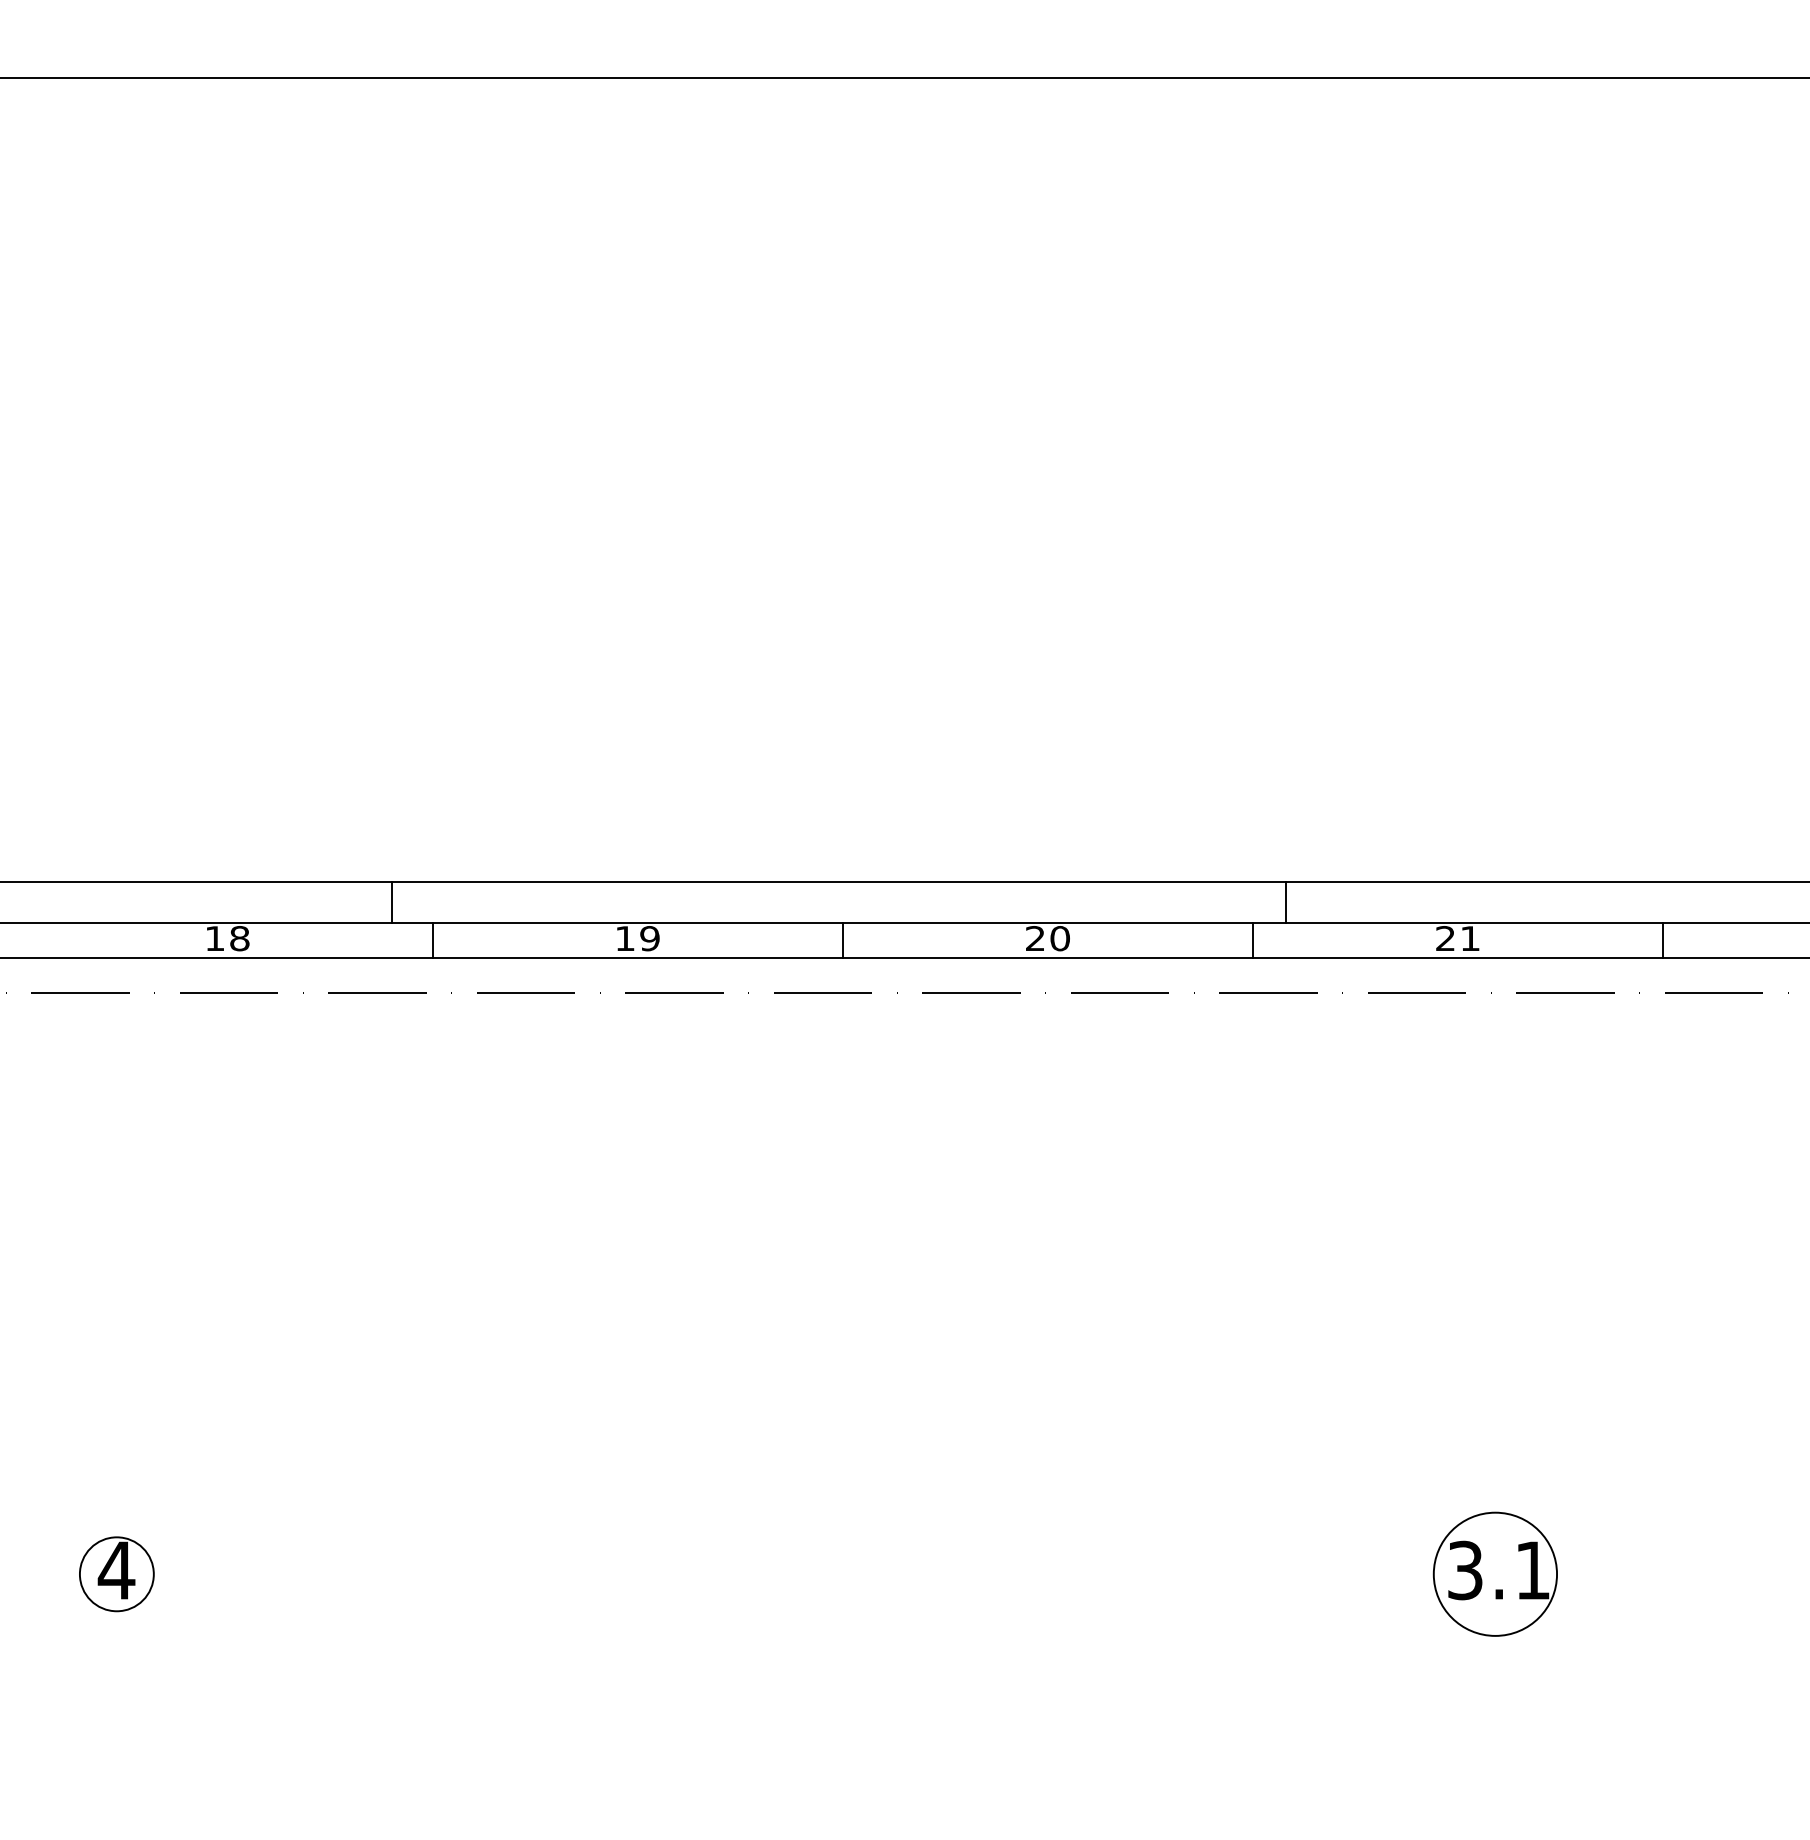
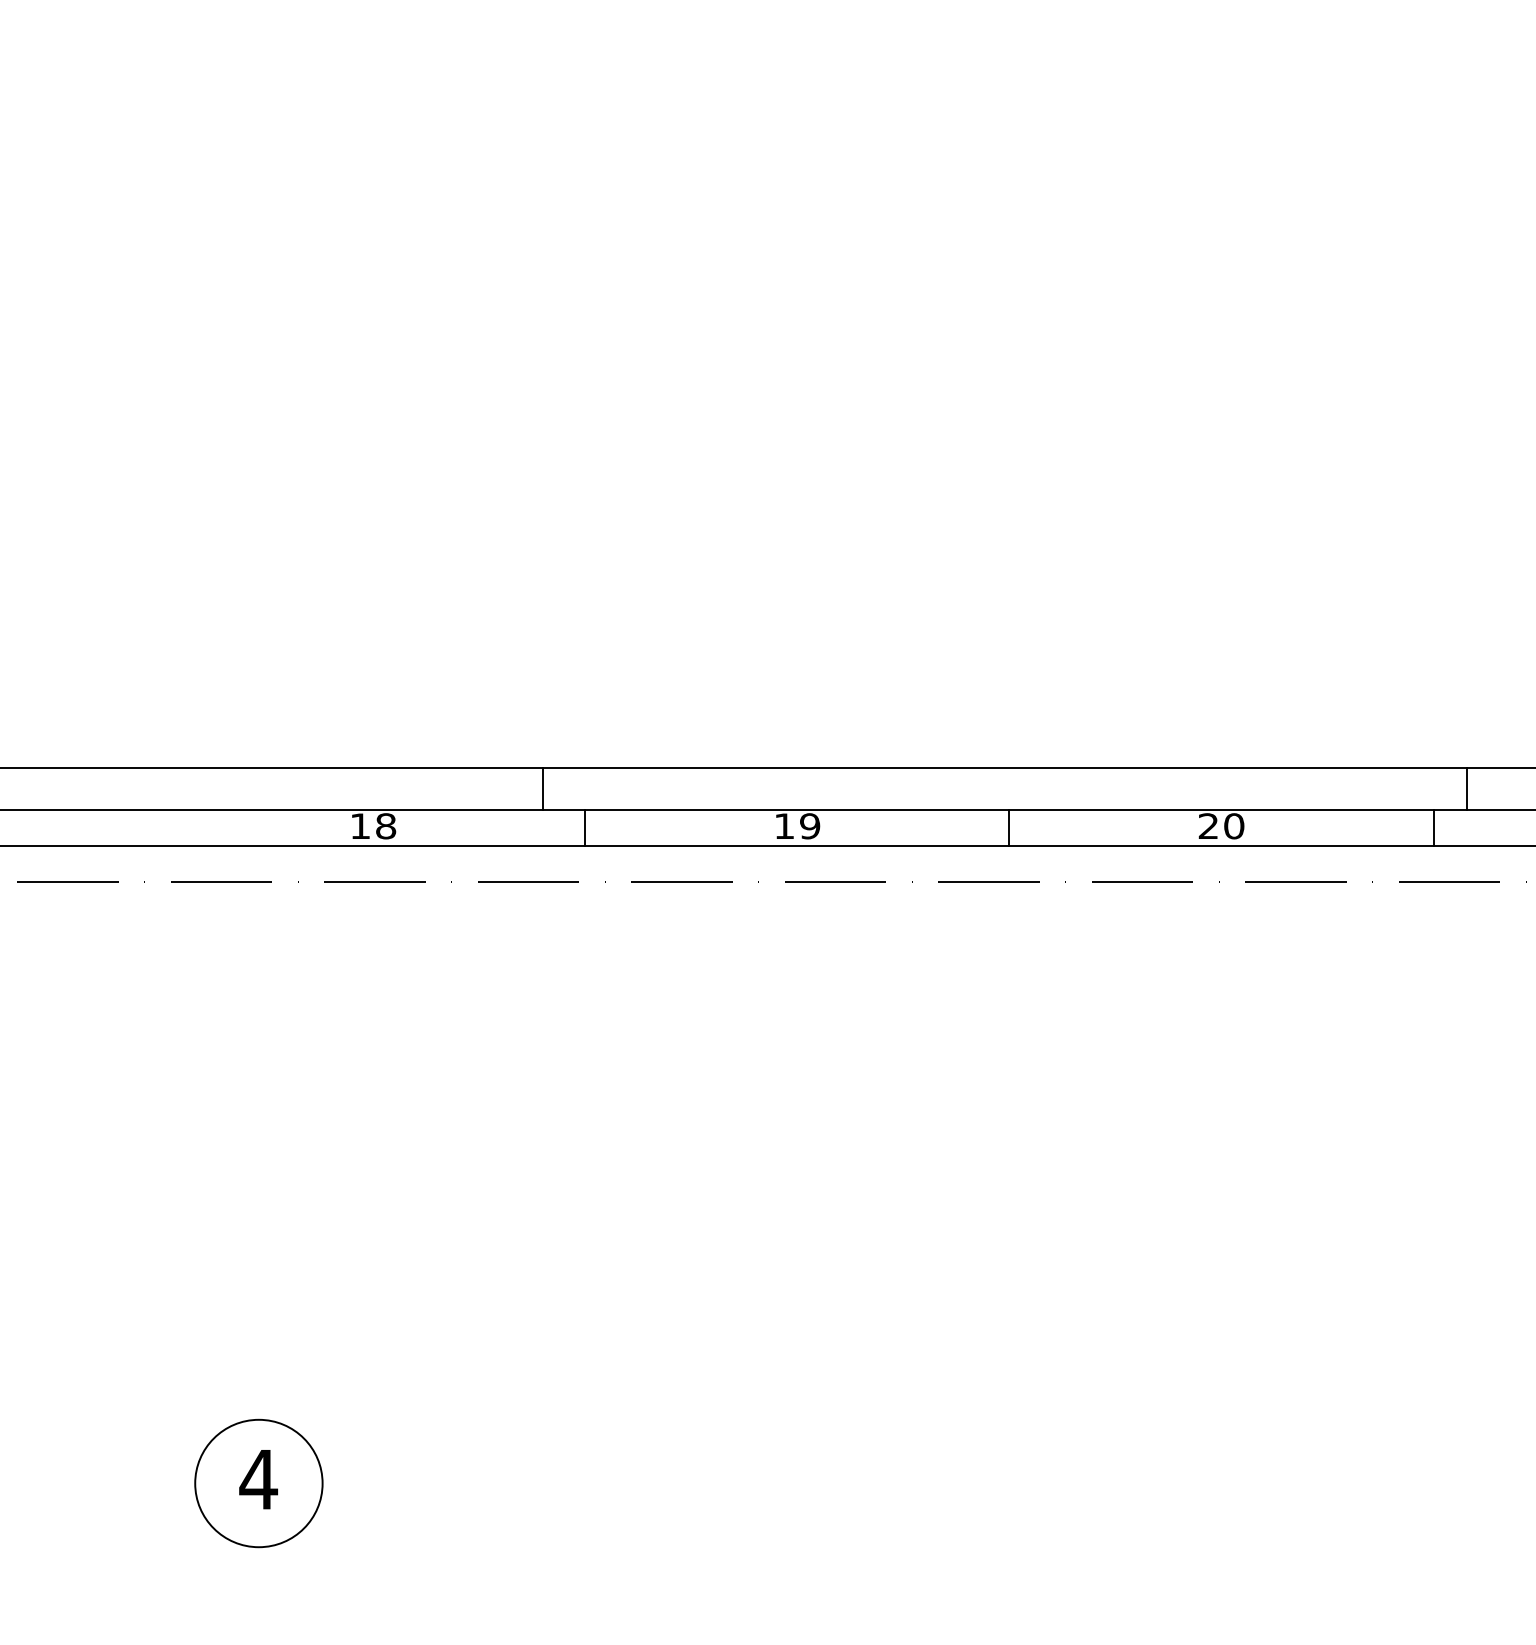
circle: (116, 1573) -> (258, 1482), size x1.67

